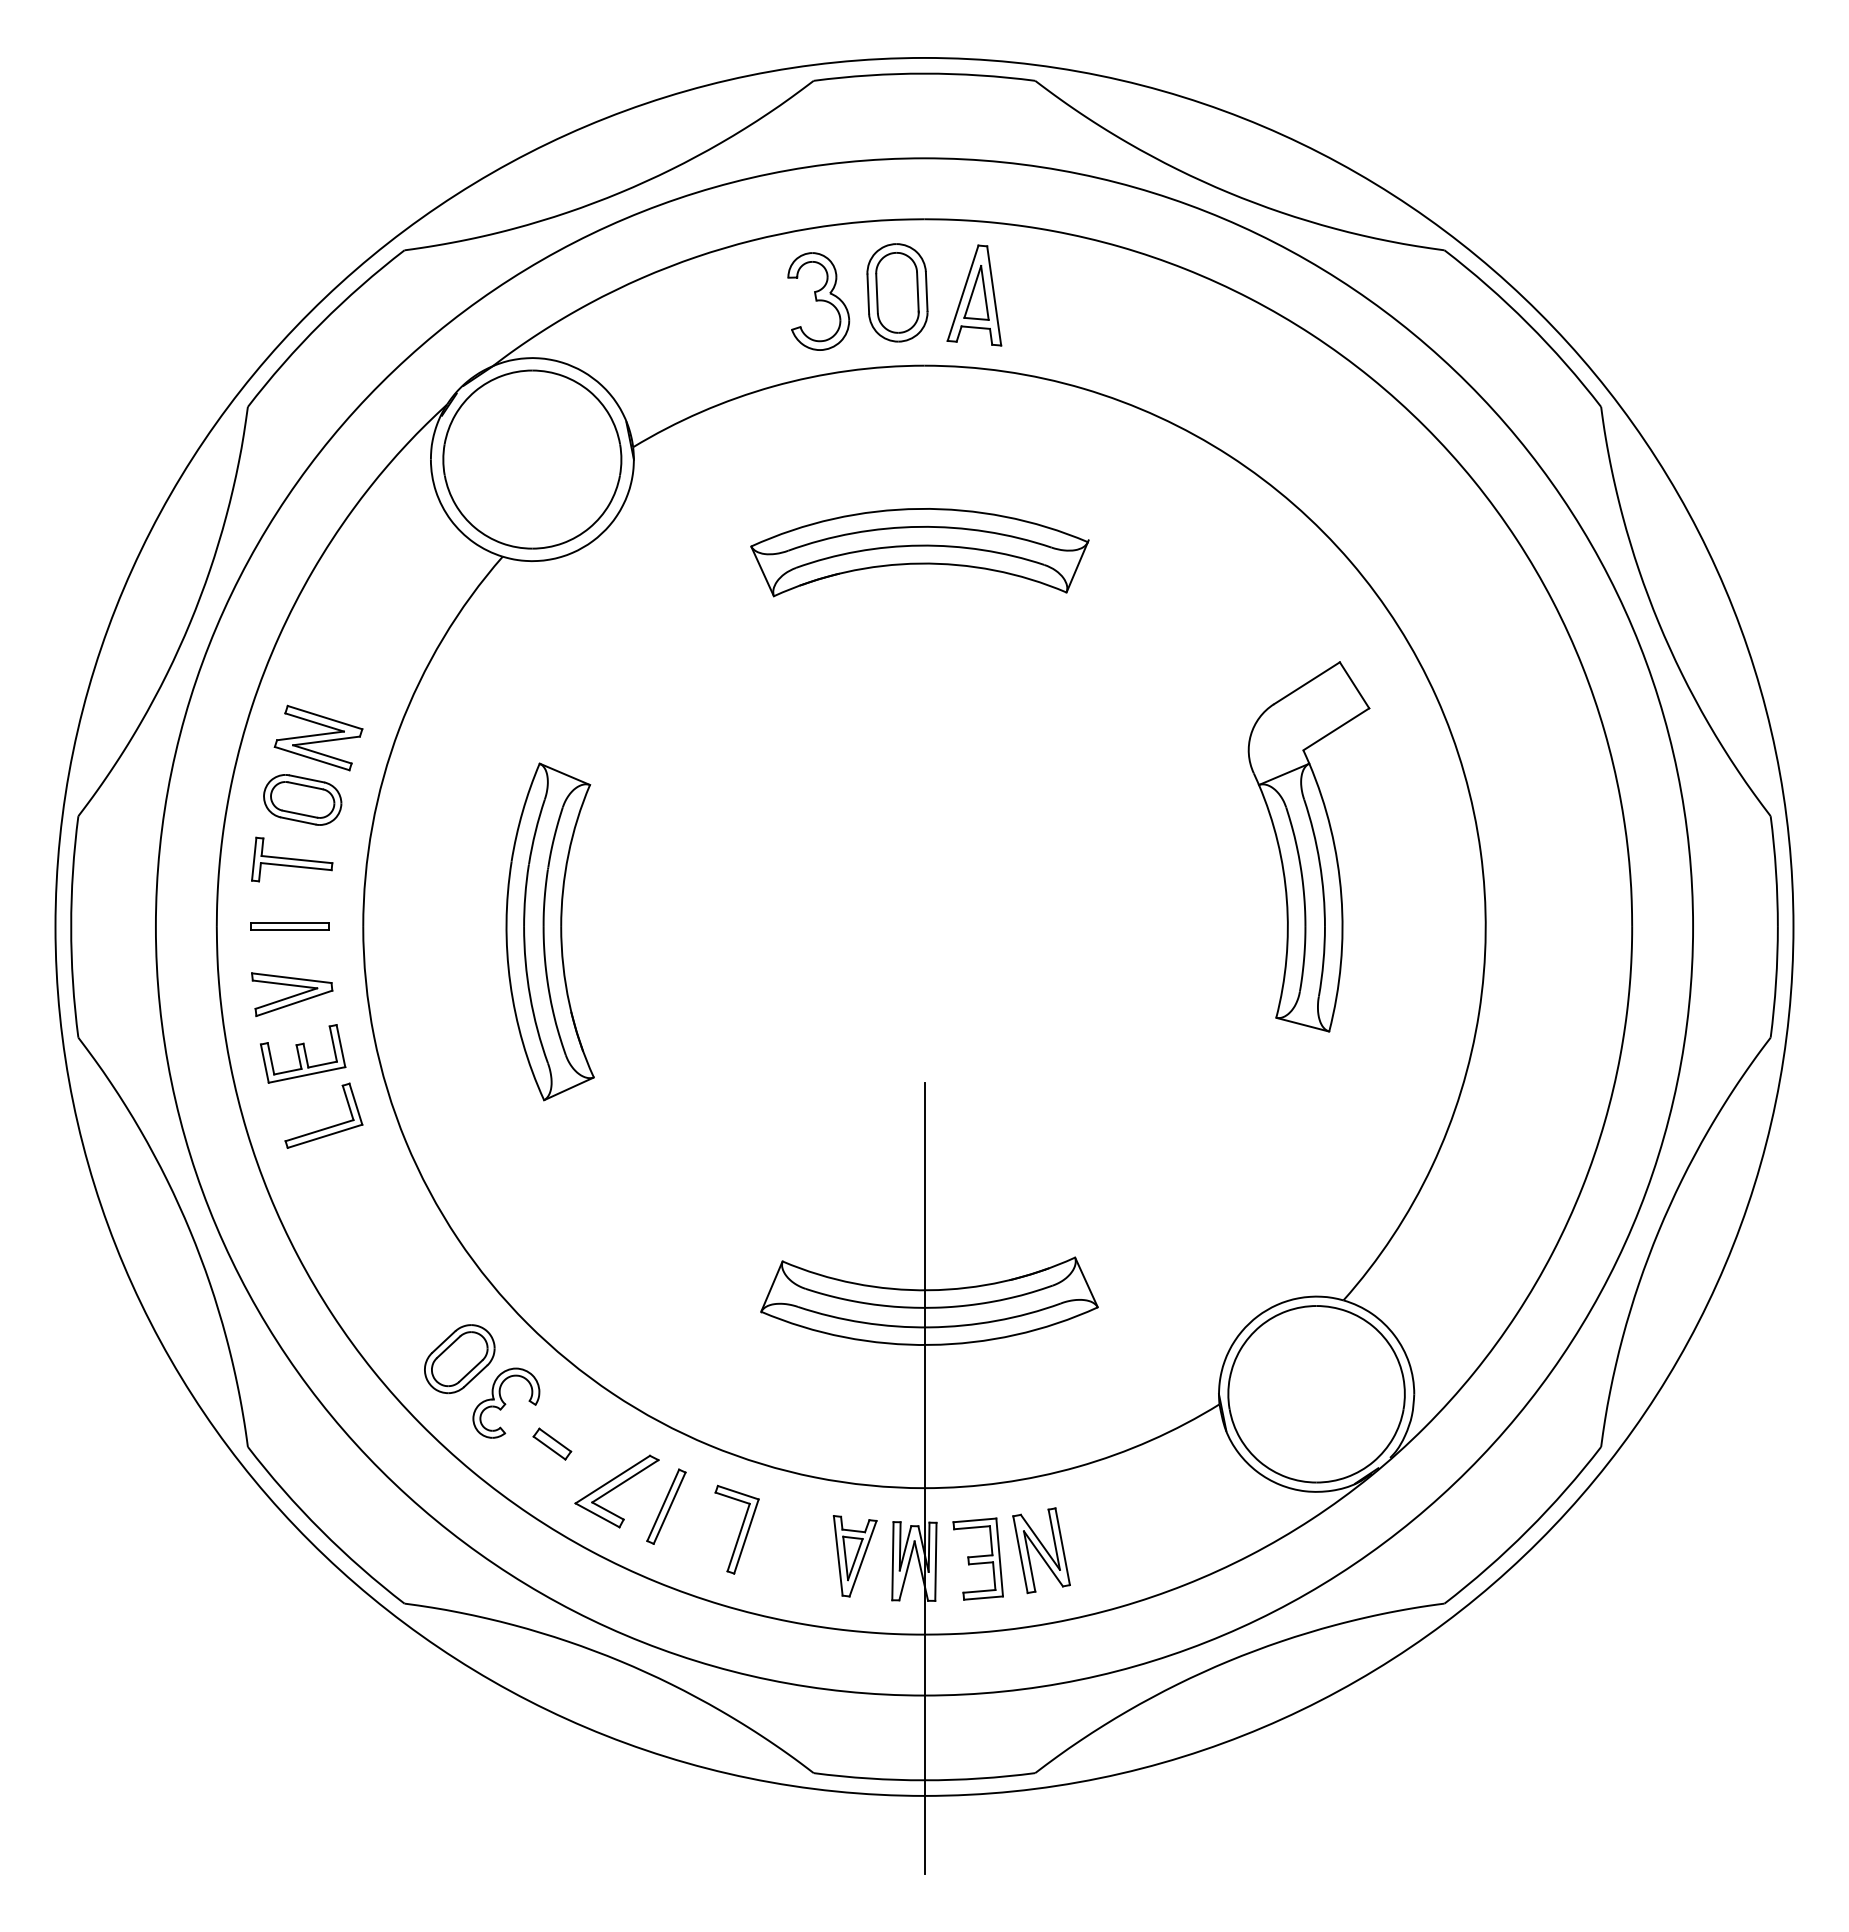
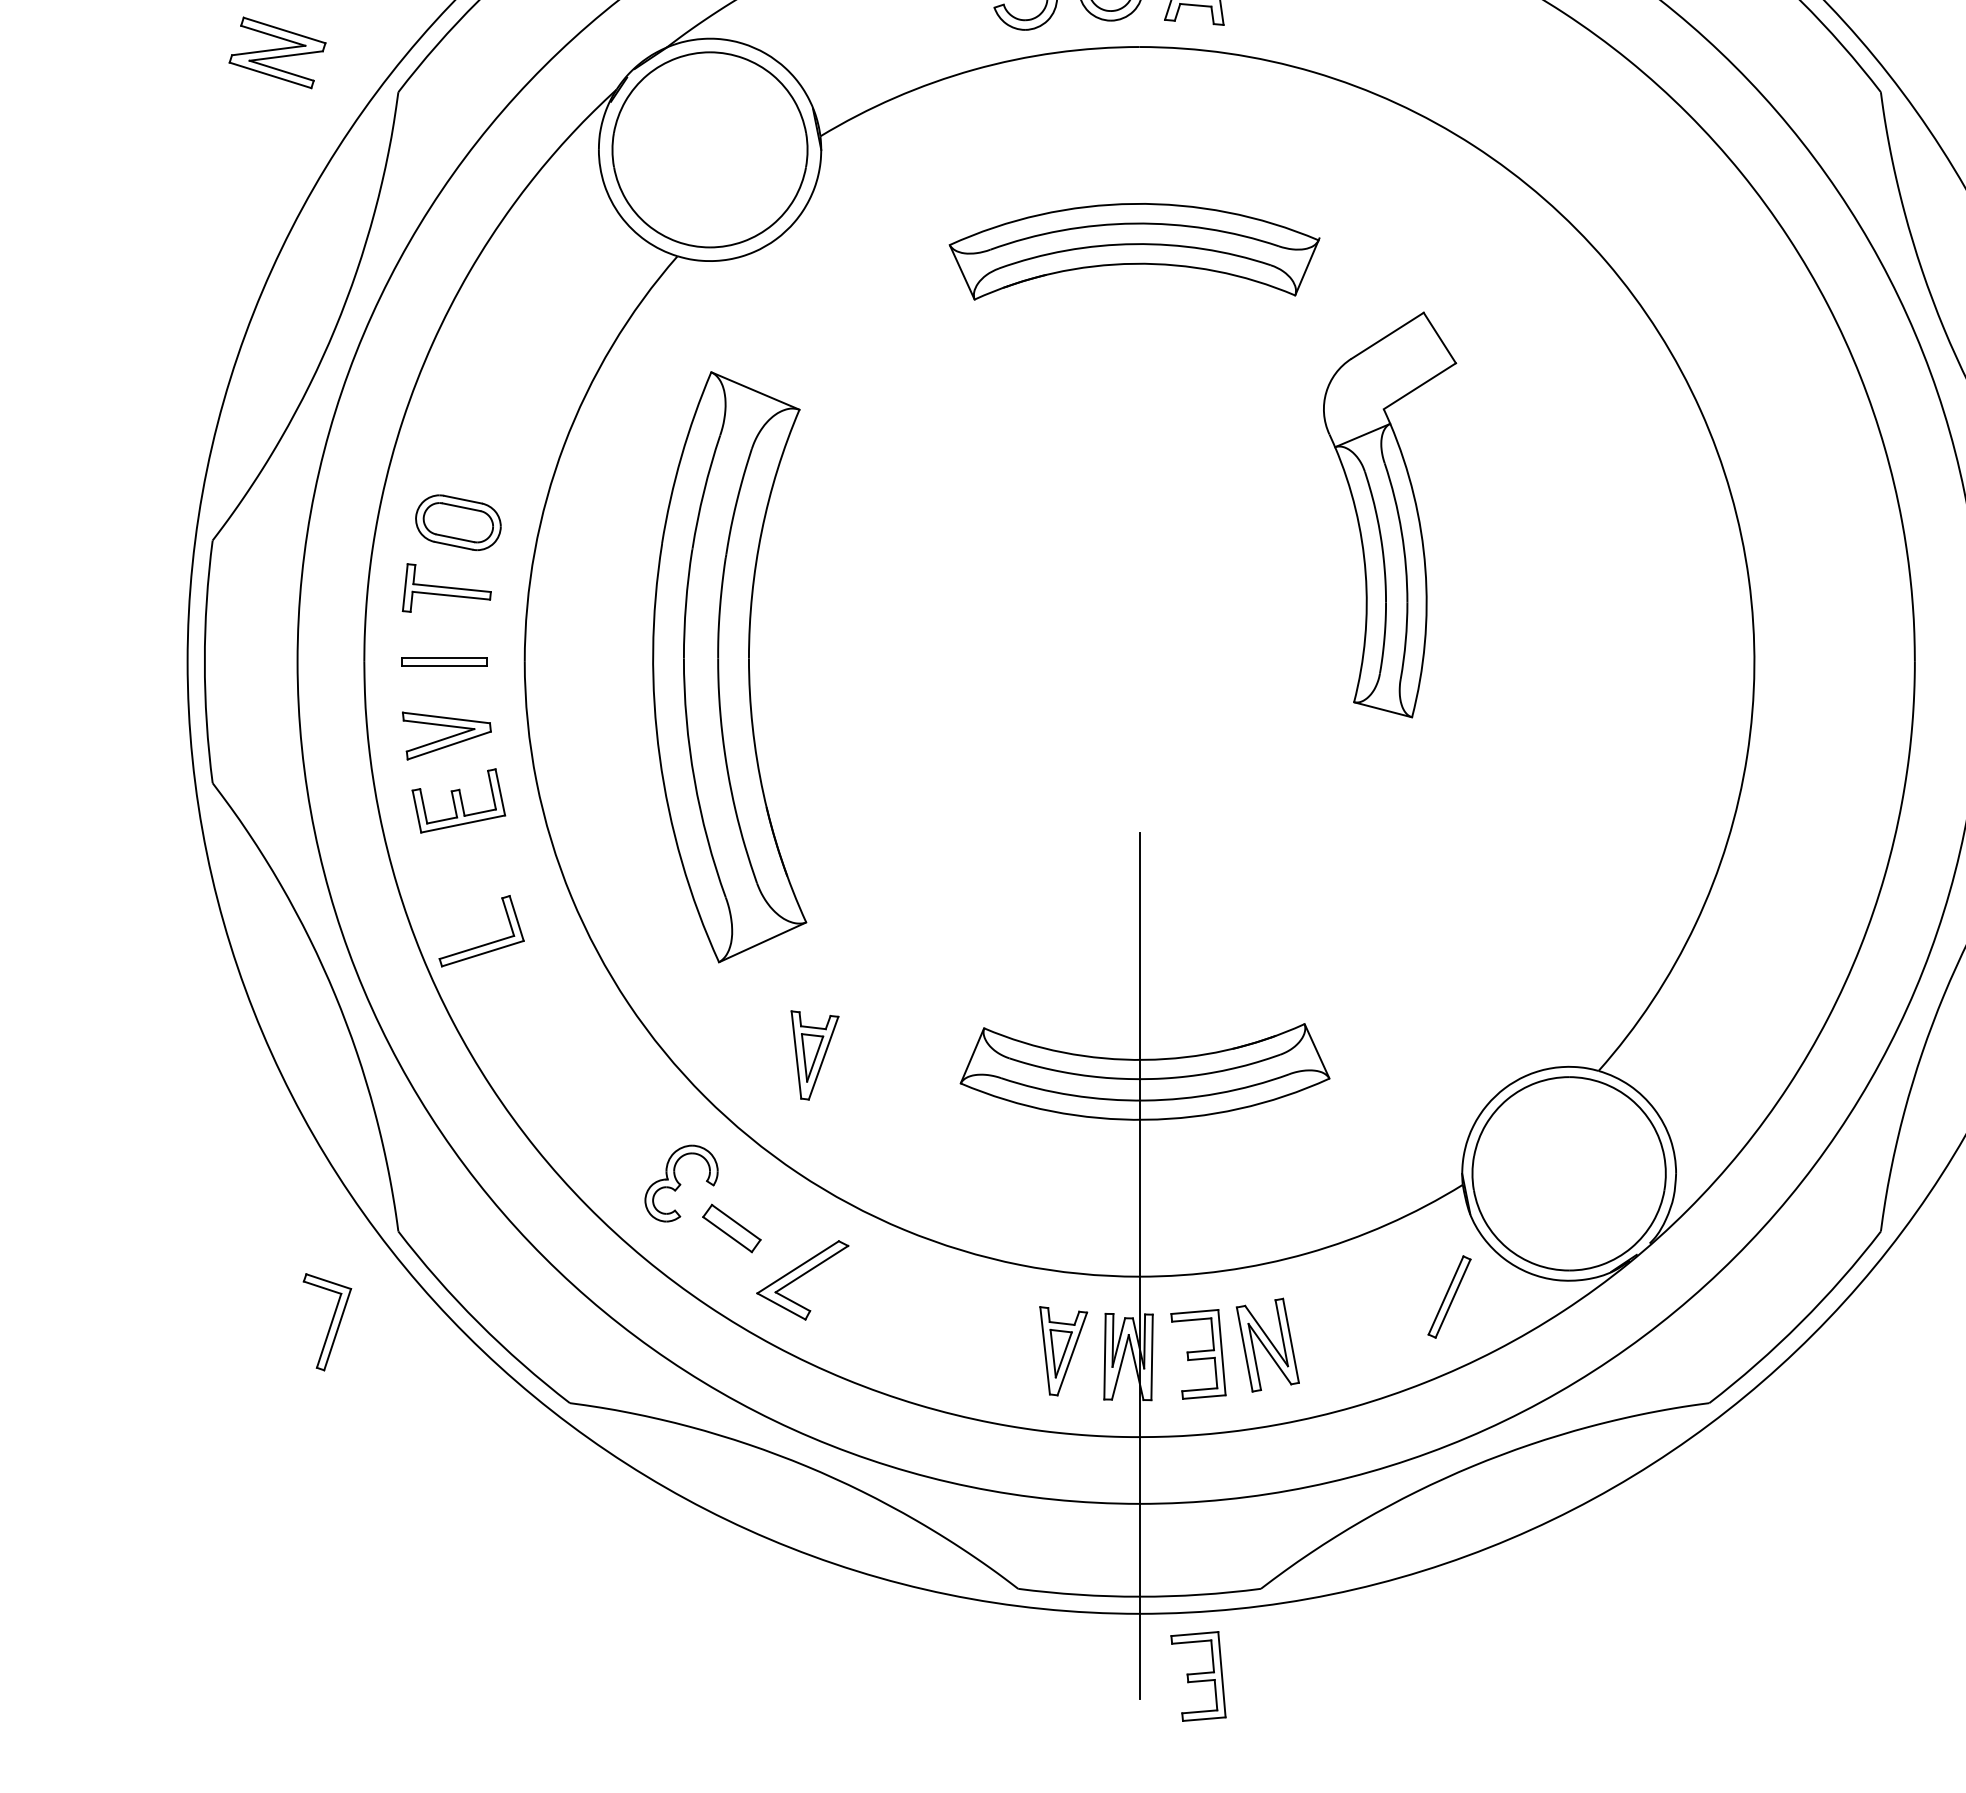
part: (318, 737) -> (277, 52), moved
part: (1308, 846) -> (1389, 514), moved
part: (549, 931) -> (728, 666), size x1.6
part: (328, 1126) -> (486, 942), moved
part: (627, 1286) -> (814, 1055), added
part: (459, 1359) -> (630, 1135), removed
part: (552, 1443) -> (732, 1227), size x1.4
part: (666, 1506) -> (1449, 1296), moved
part: (736, 1529) -> (326, 1321), moved
part: (977, 1852) -> (1197, 1675), added

